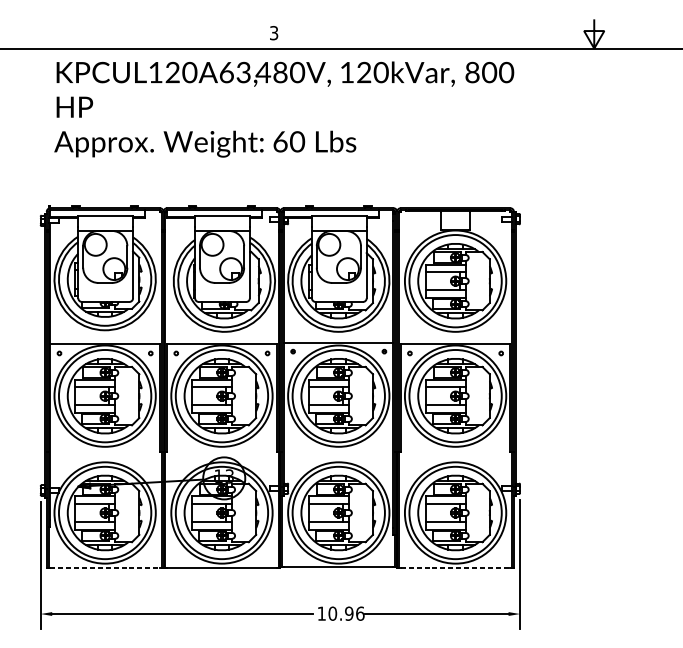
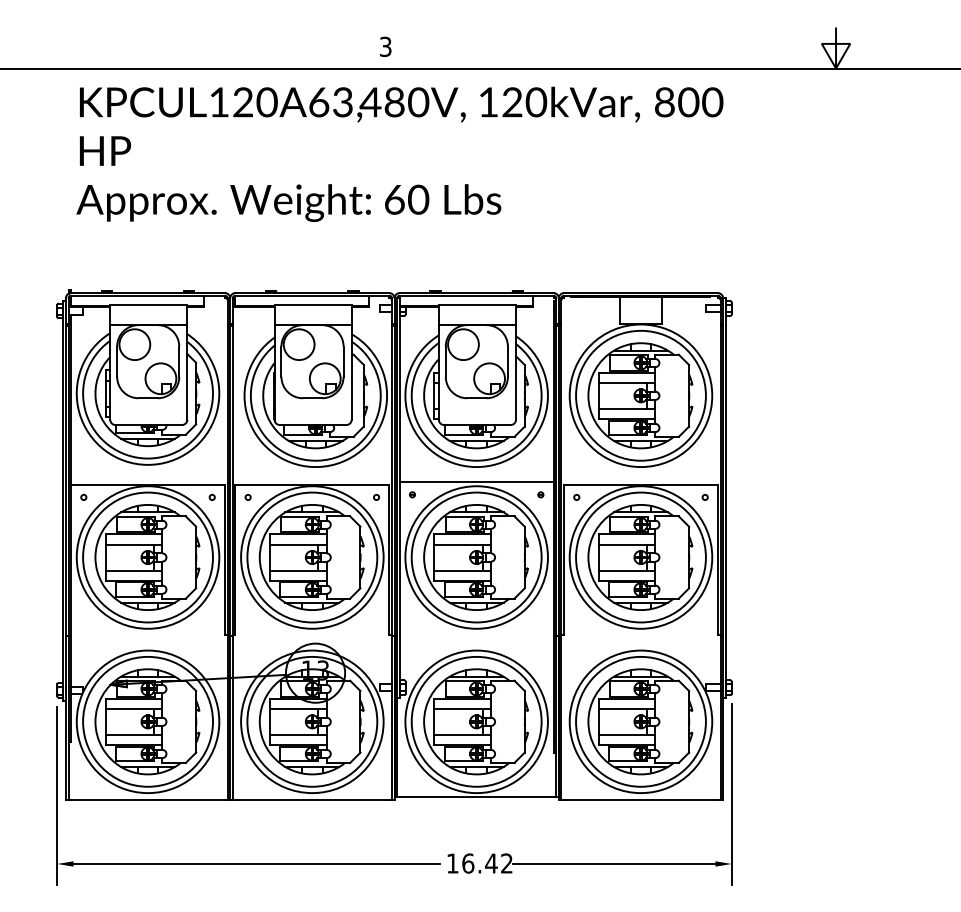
line: (105, 568) -> (148, 799), dashed -> solid
line: (455, 568) -> (640, 799), dashed -> solid
text: (346, 613) -> (487, 863), 10.96 -> 16.42

